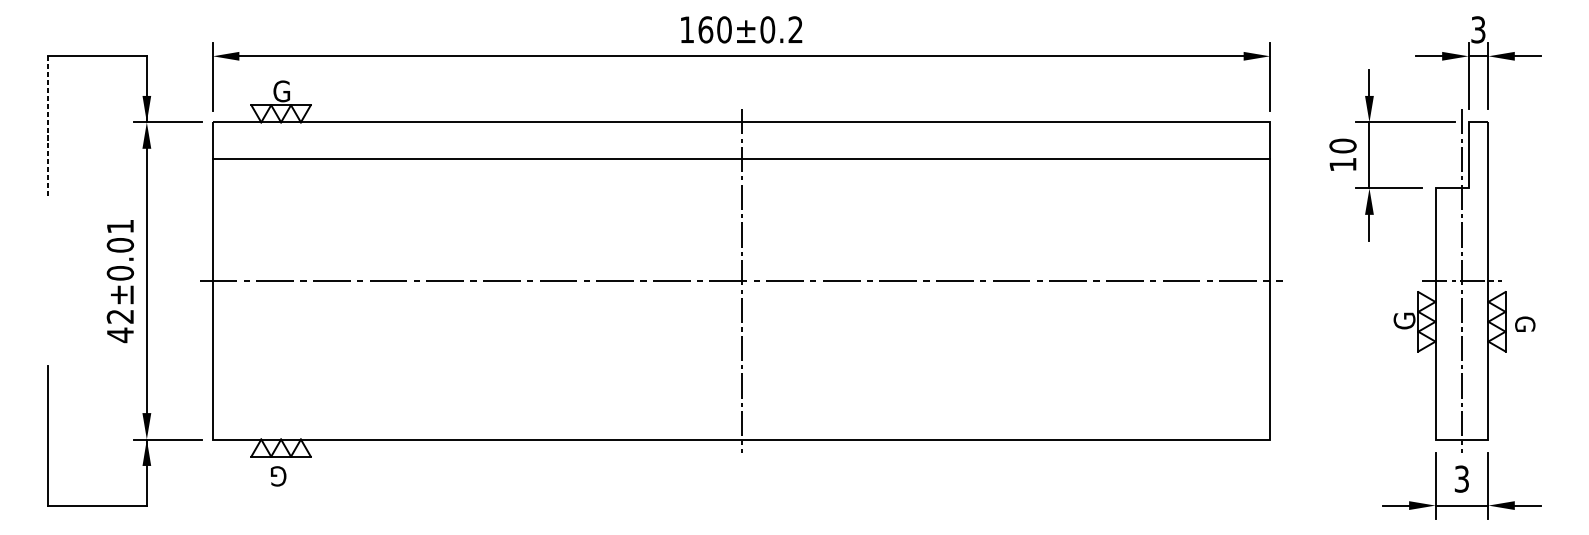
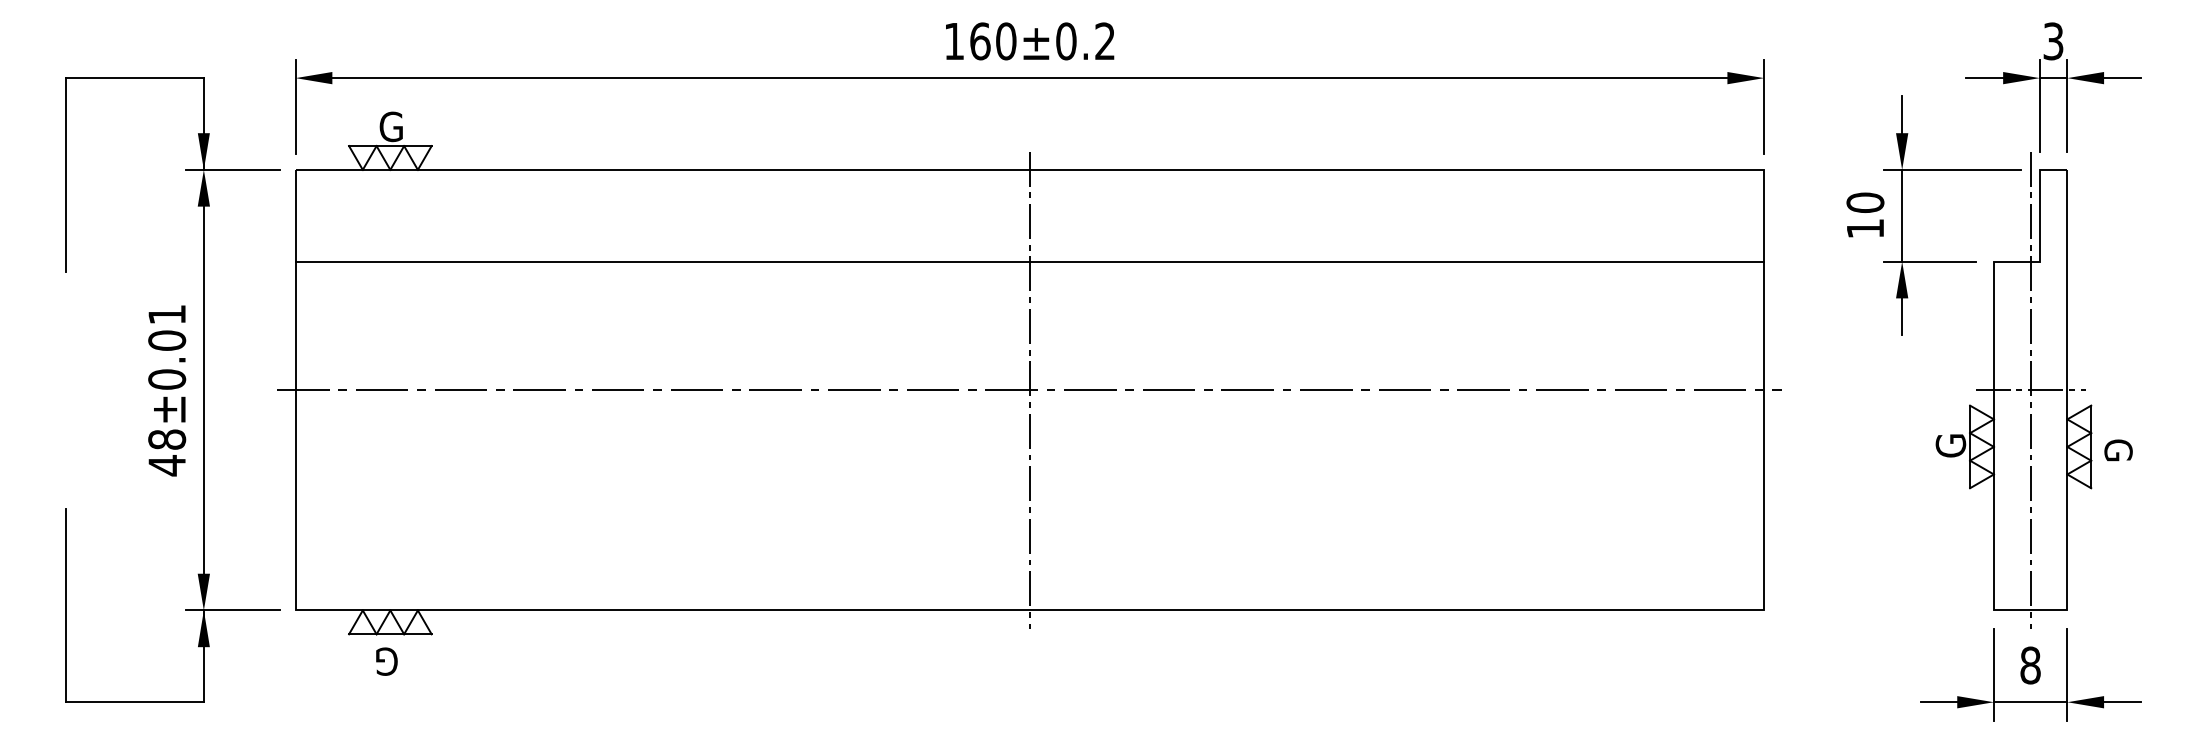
line: (47, 125) -> (66, 174), dashed -> solid
line: (741, 158) -> (1029, 261), moved
text: (120, 316) -> (167, 439), 42±0.01 -> 48±0.01
text: (1461, 479) -> (2030, 665), 3 -> 8

